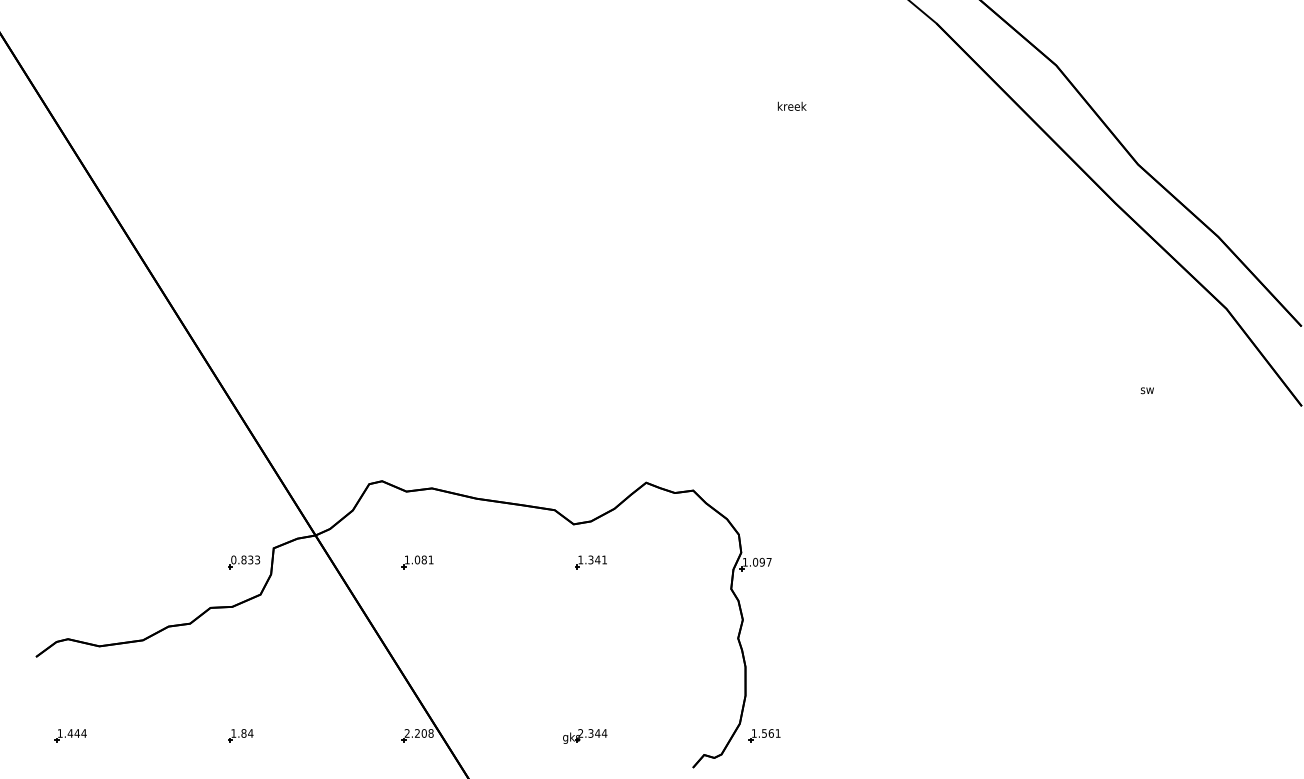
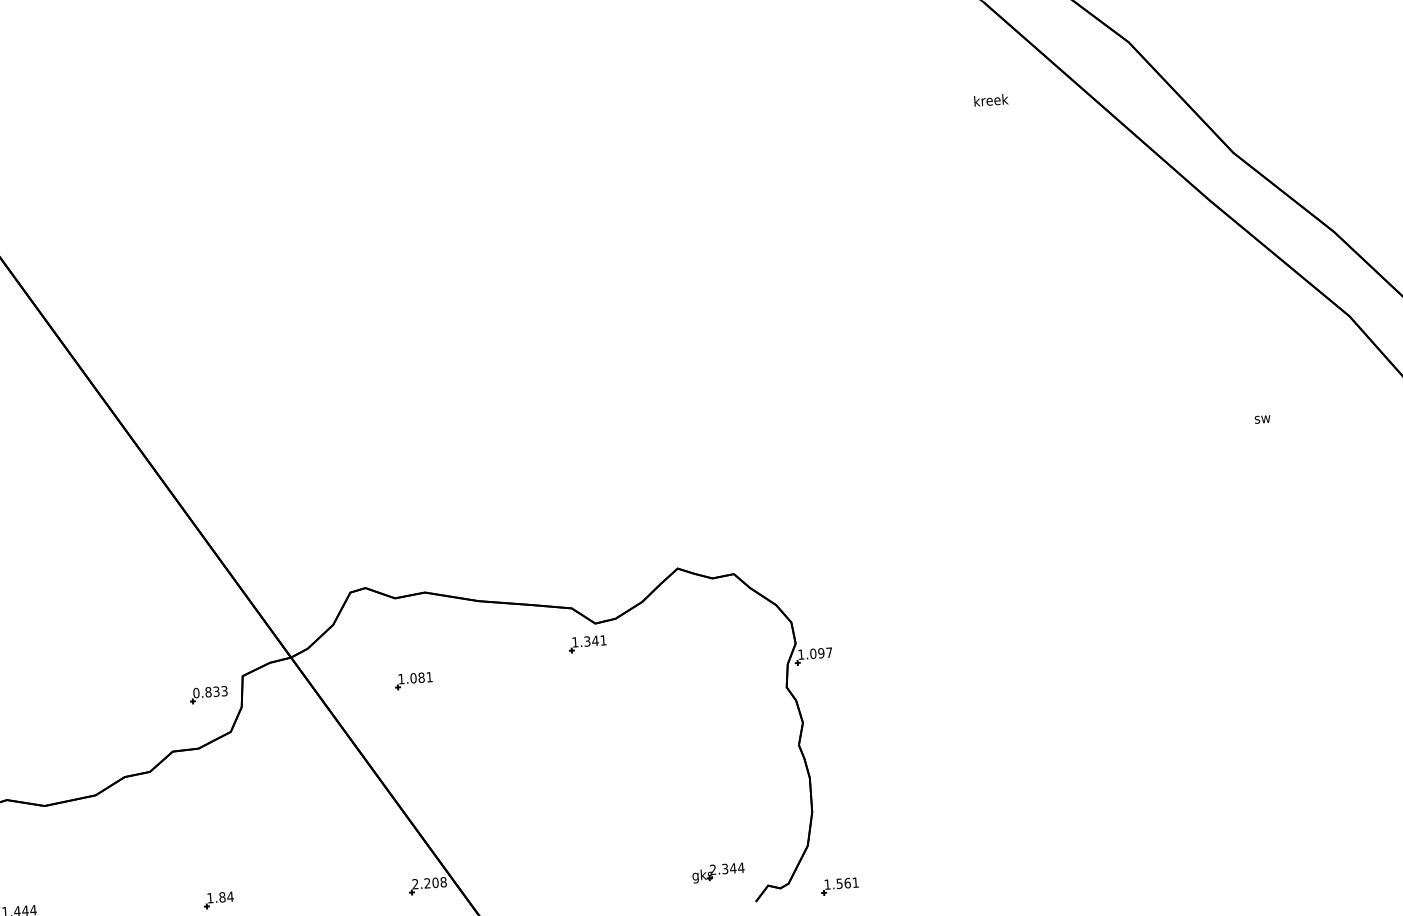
text: (792, 105) -> (991, 99), moved
part: (590, 562) -> (586, 644), moved
part: (764, 735) -> (839, 886), moved
part: (585, 736) -> (718, 873), moved

